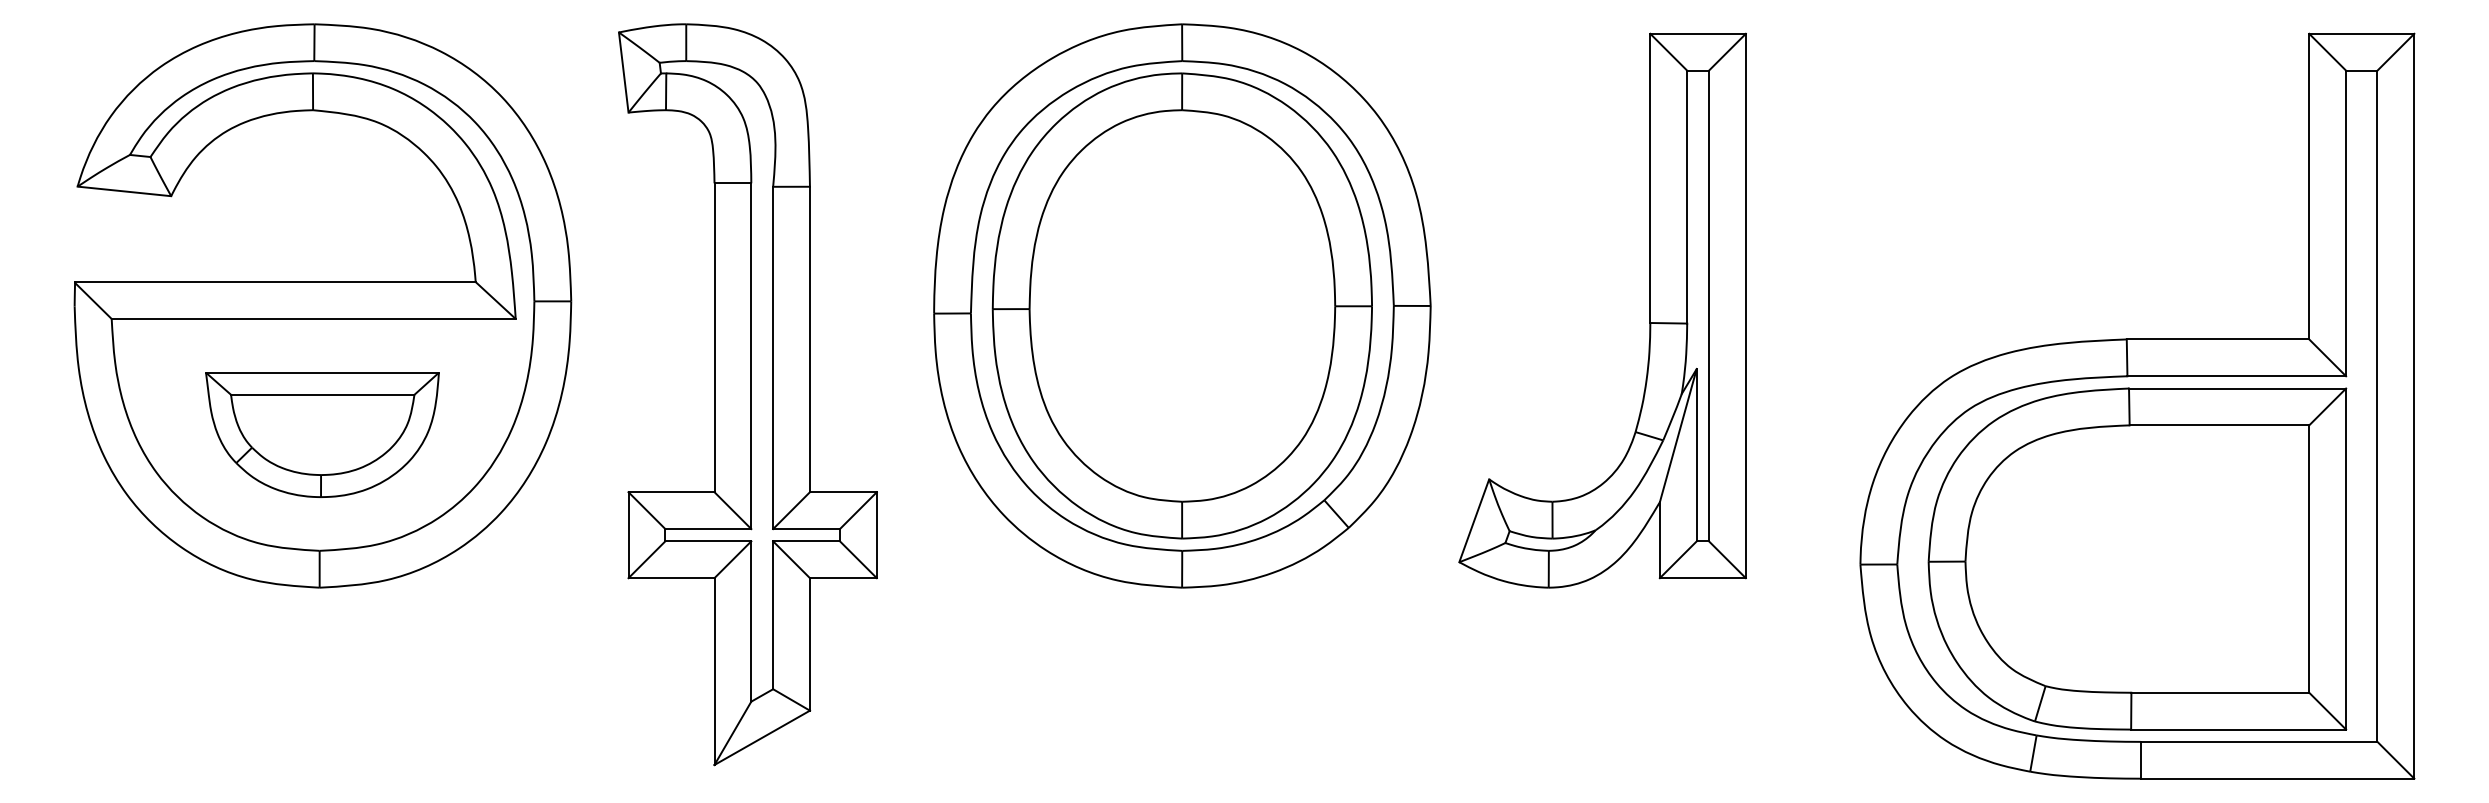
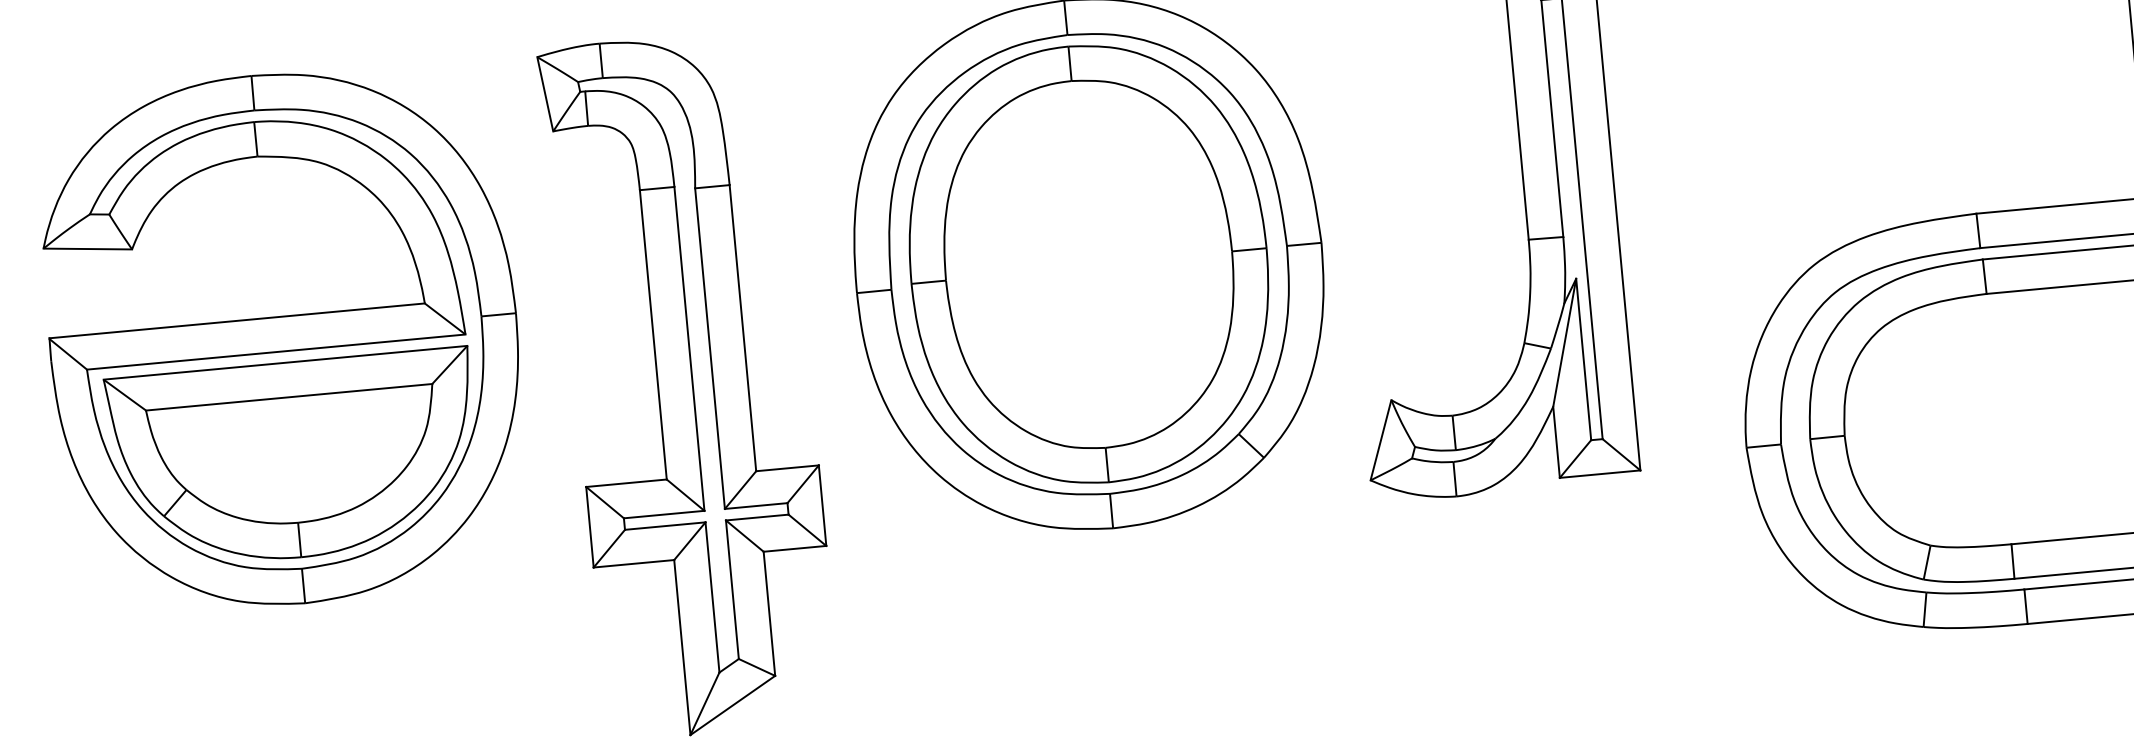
part: (322, 434) -> (294, 459), size x1.67

